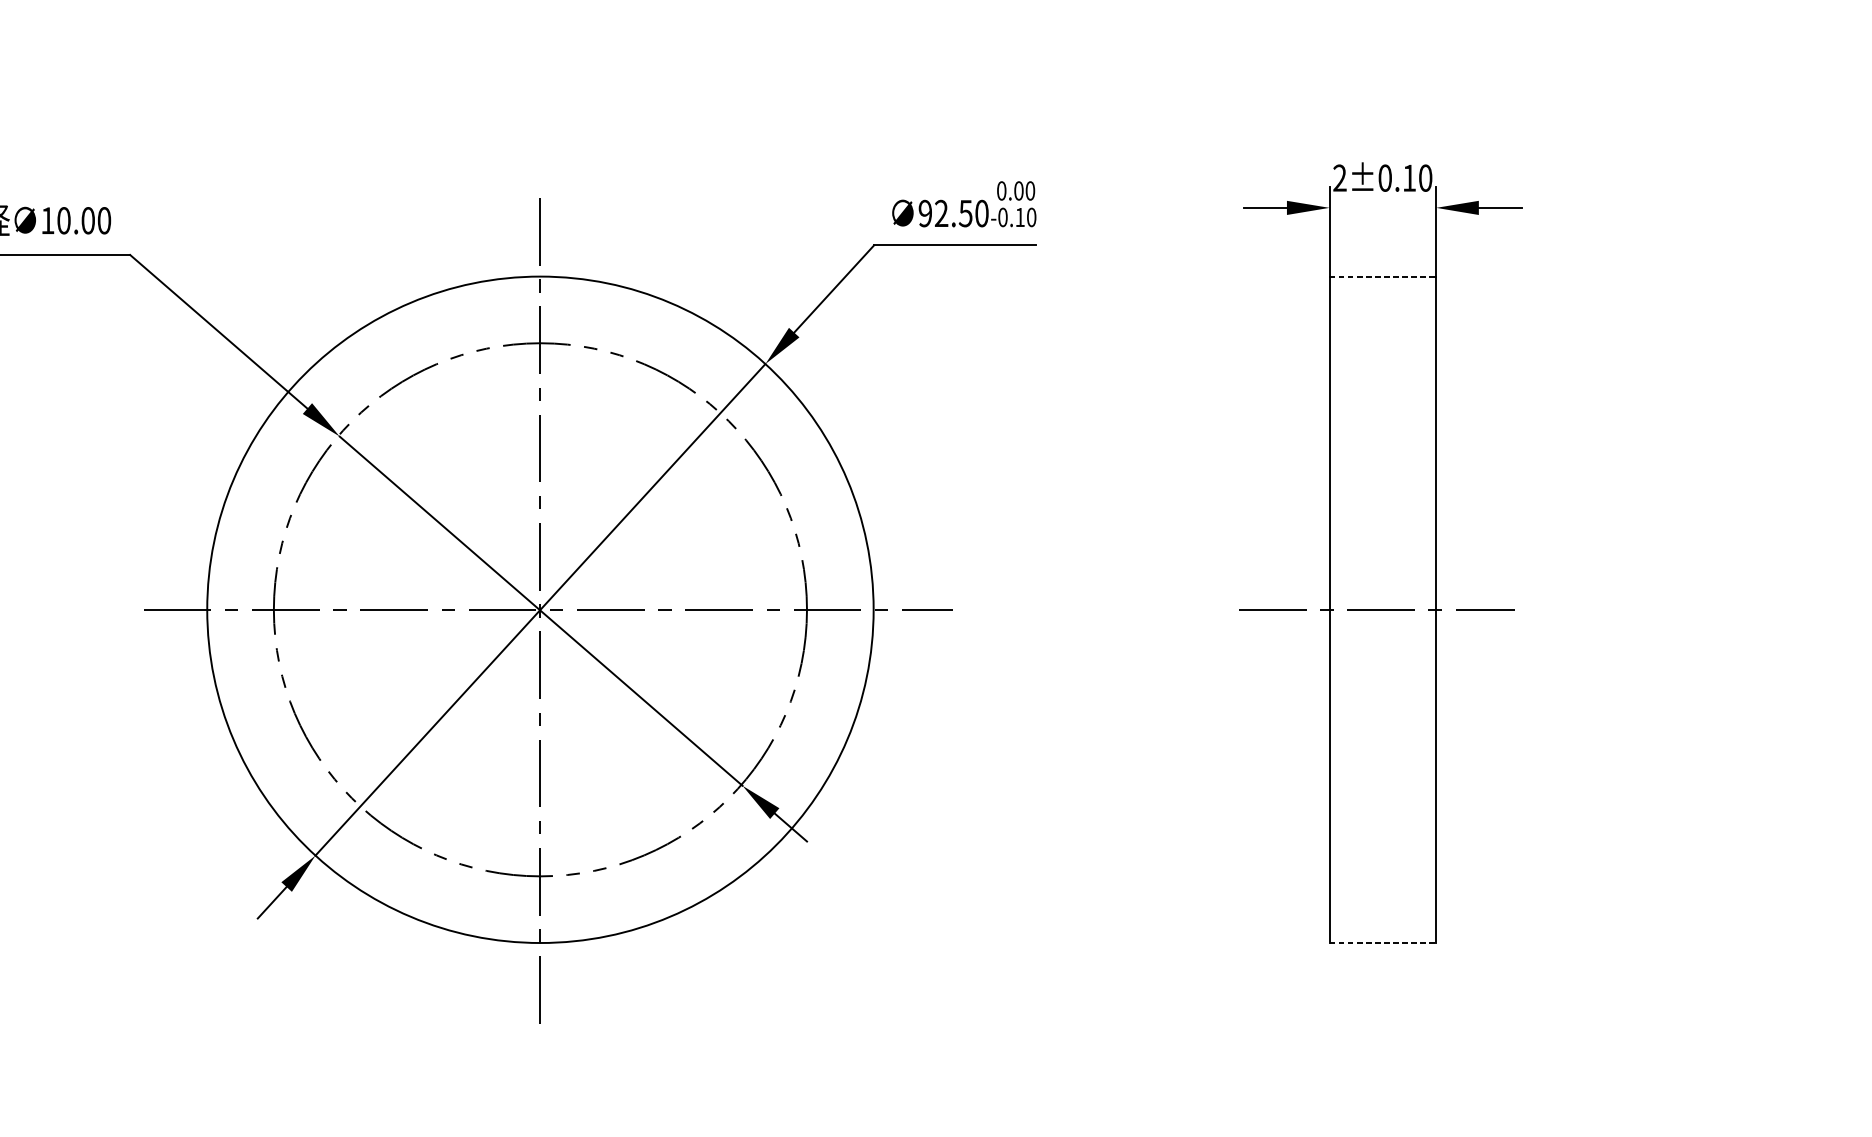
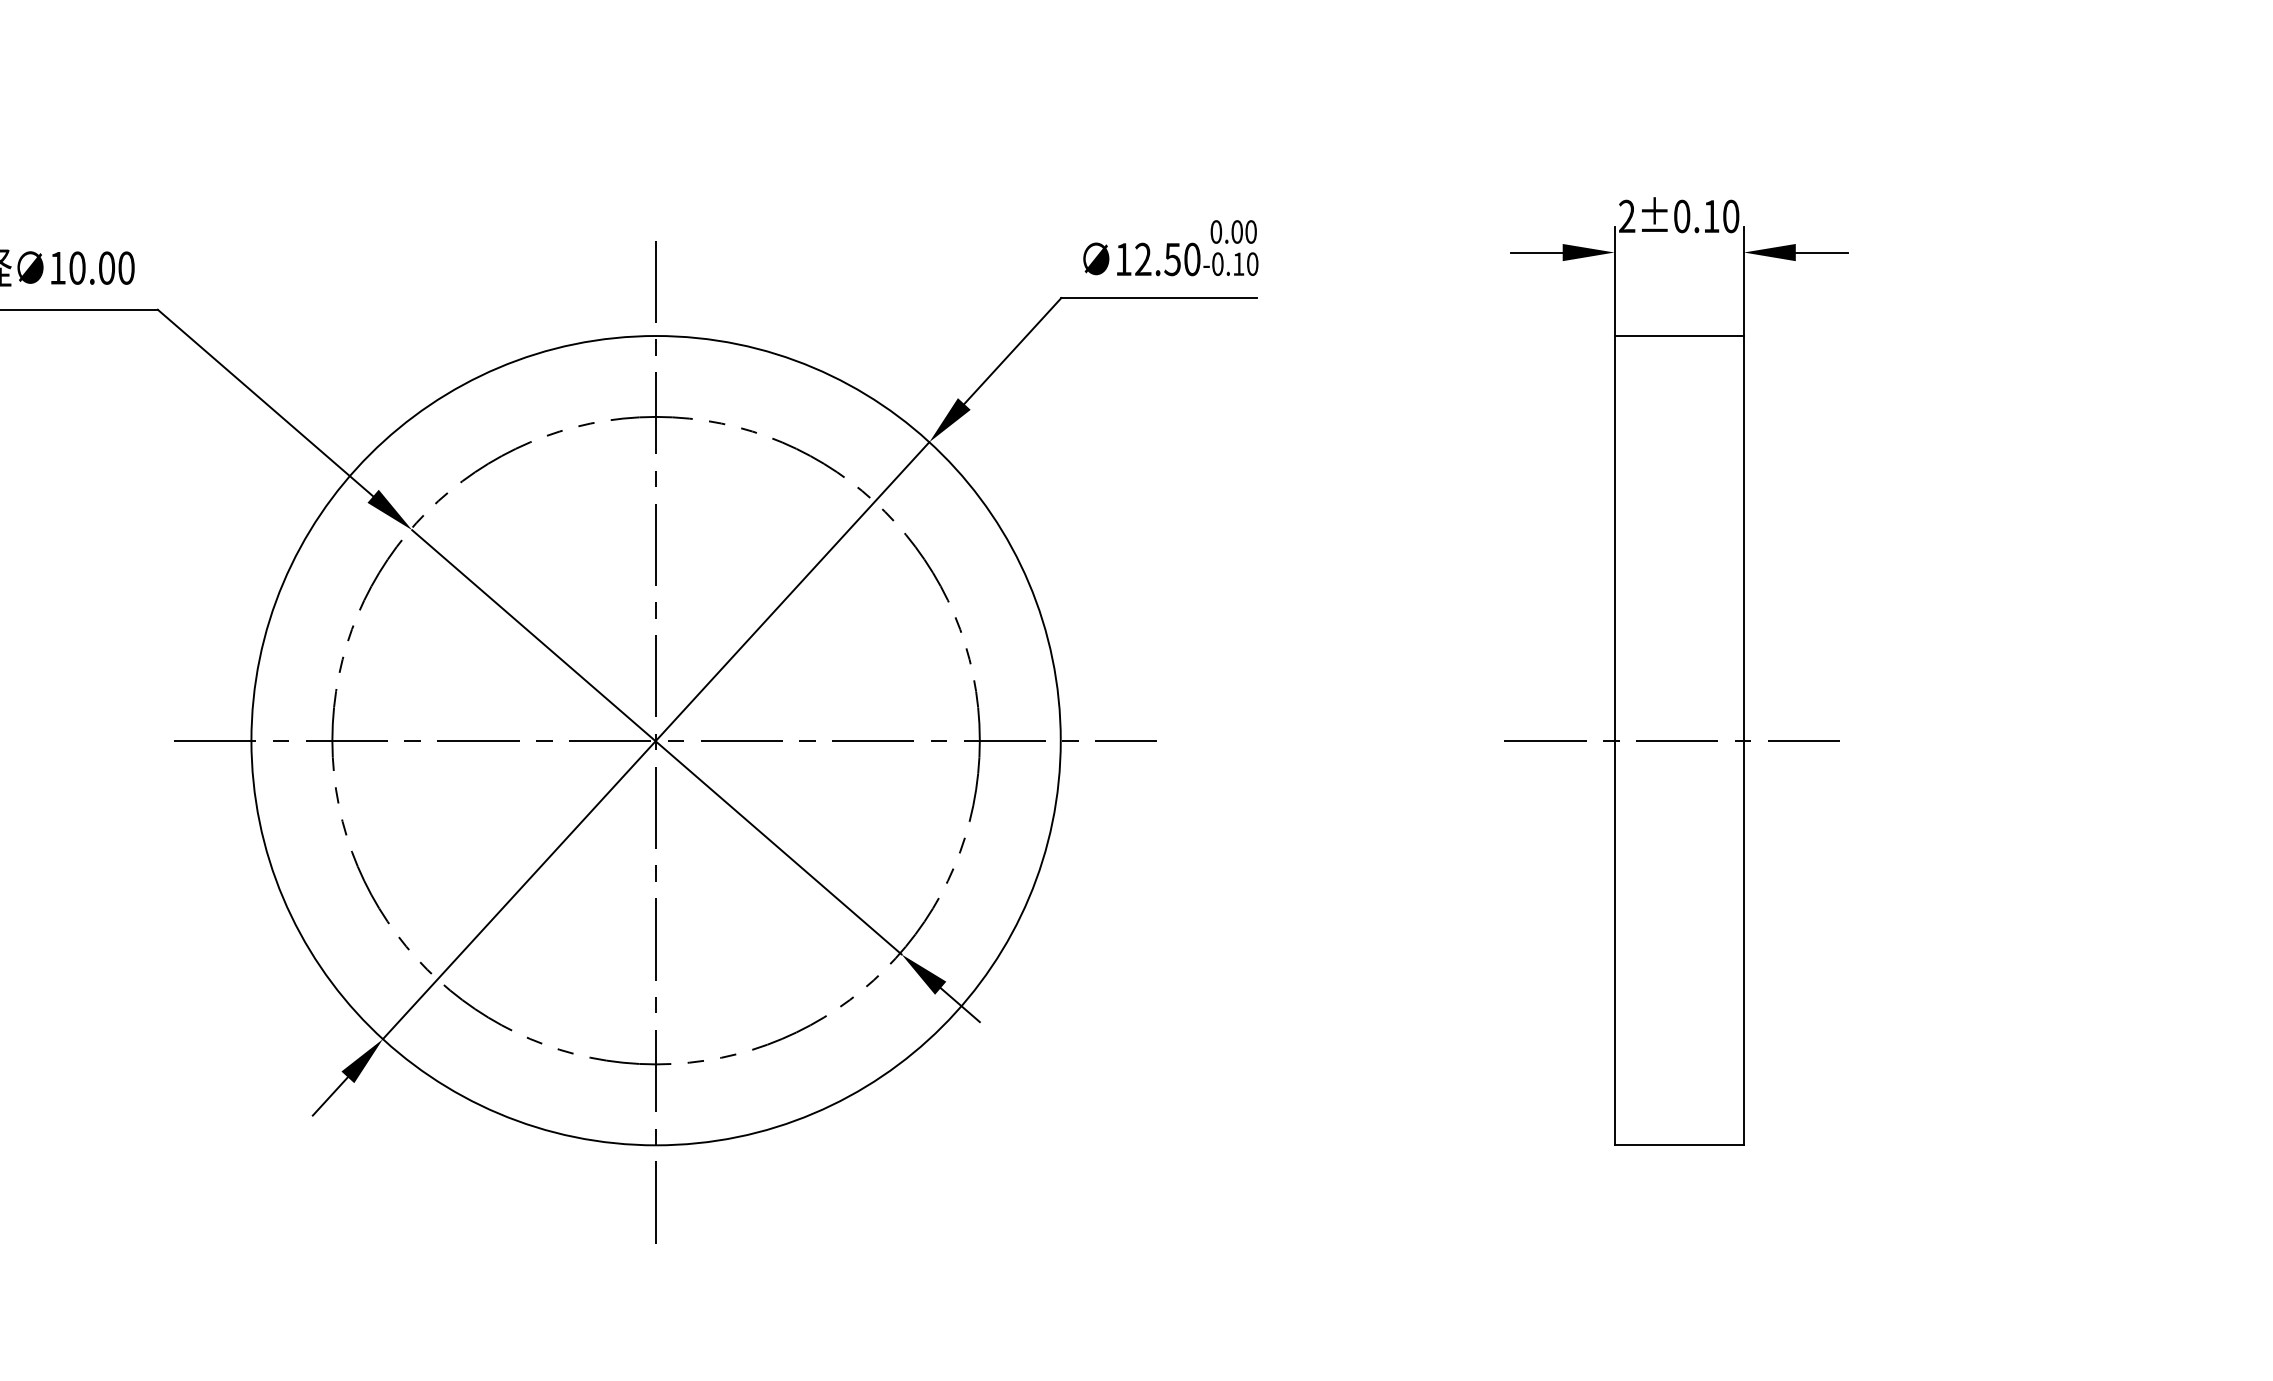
text: (925, 213) -> (1123, 259), 92.50 -> 12.50
line: (1383, 277) -> (1679, 336), dashed -> solid
line: (1383, 943) -> (1679, 1145), dashed -> solid

